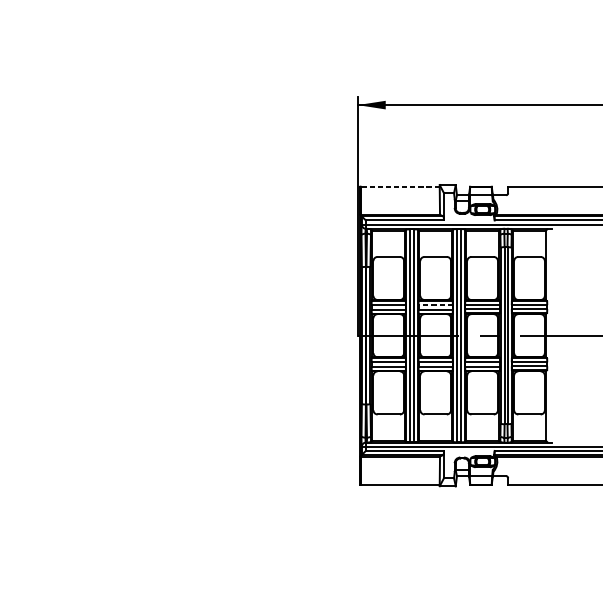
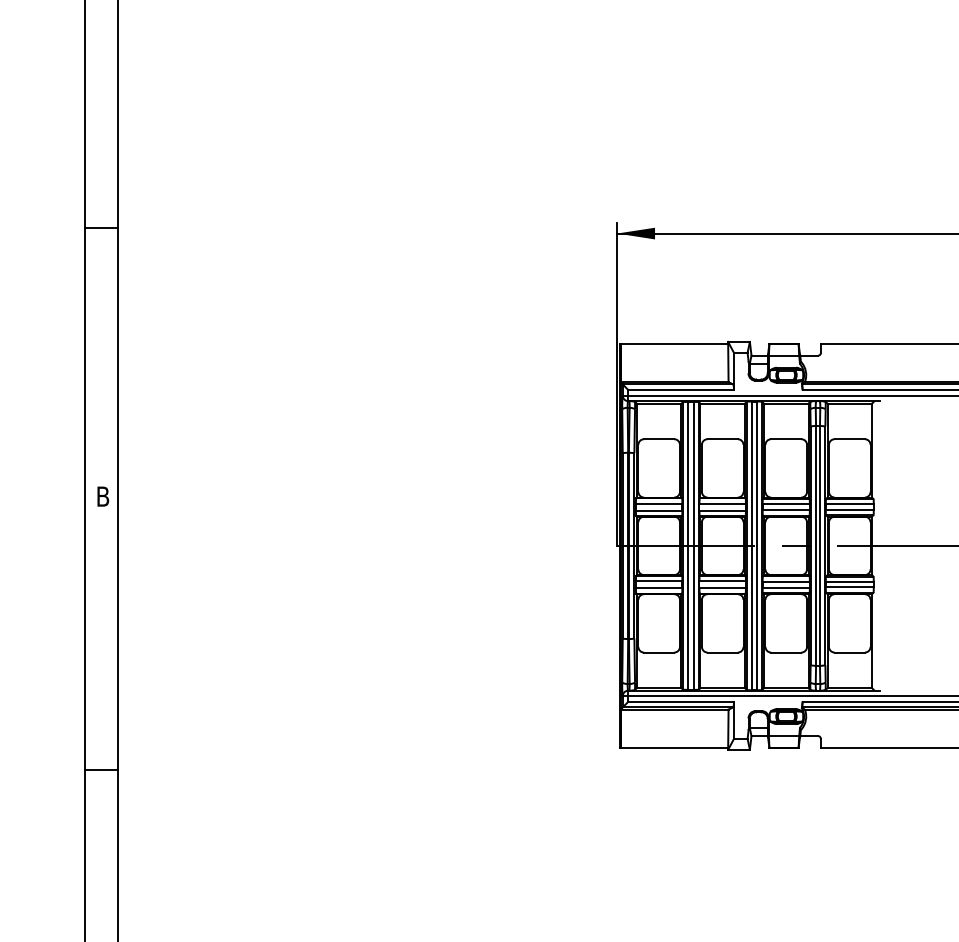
line: (400, 187) -> (674, 344), dashed -> solid
line: (435, 304) -> (722, 503), dashed -> solid

